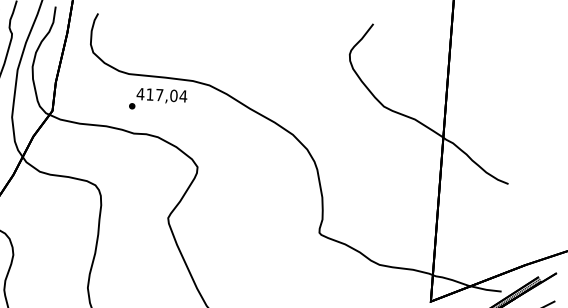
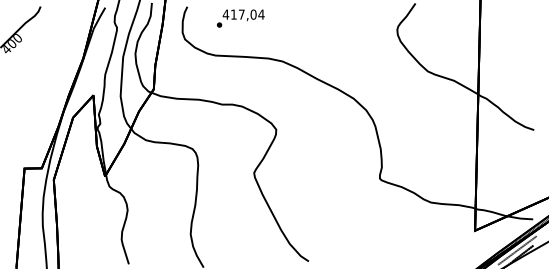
text: (157, 99) -> (240, 18), moved

